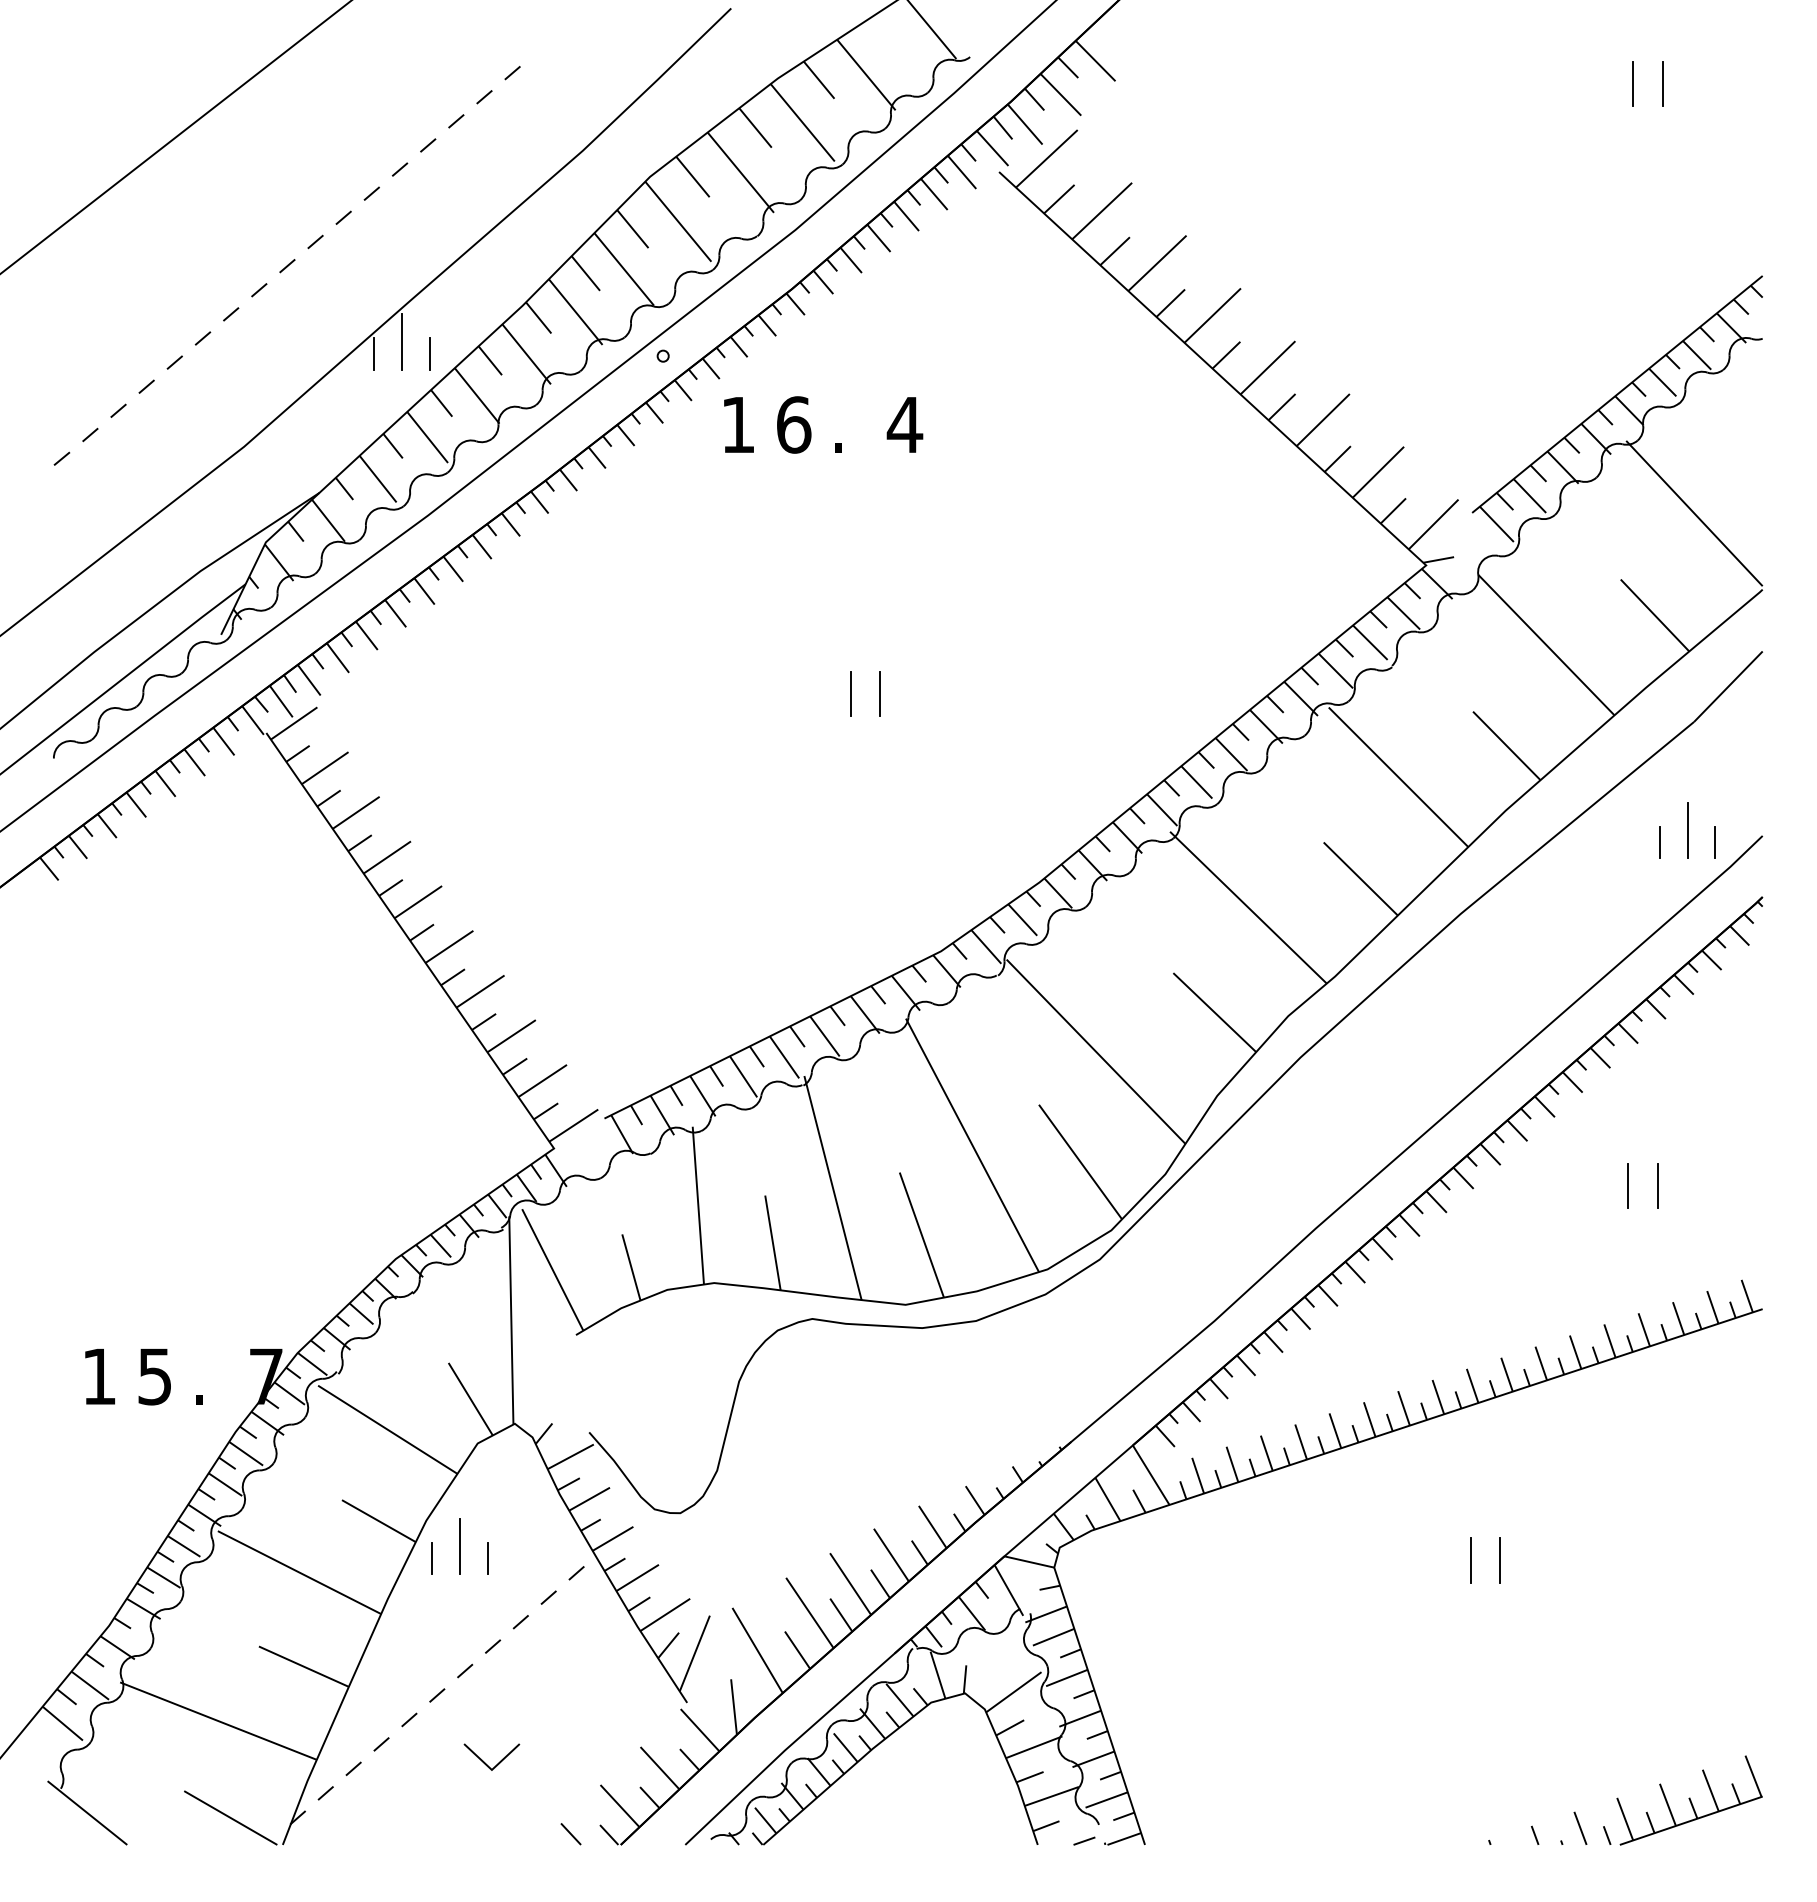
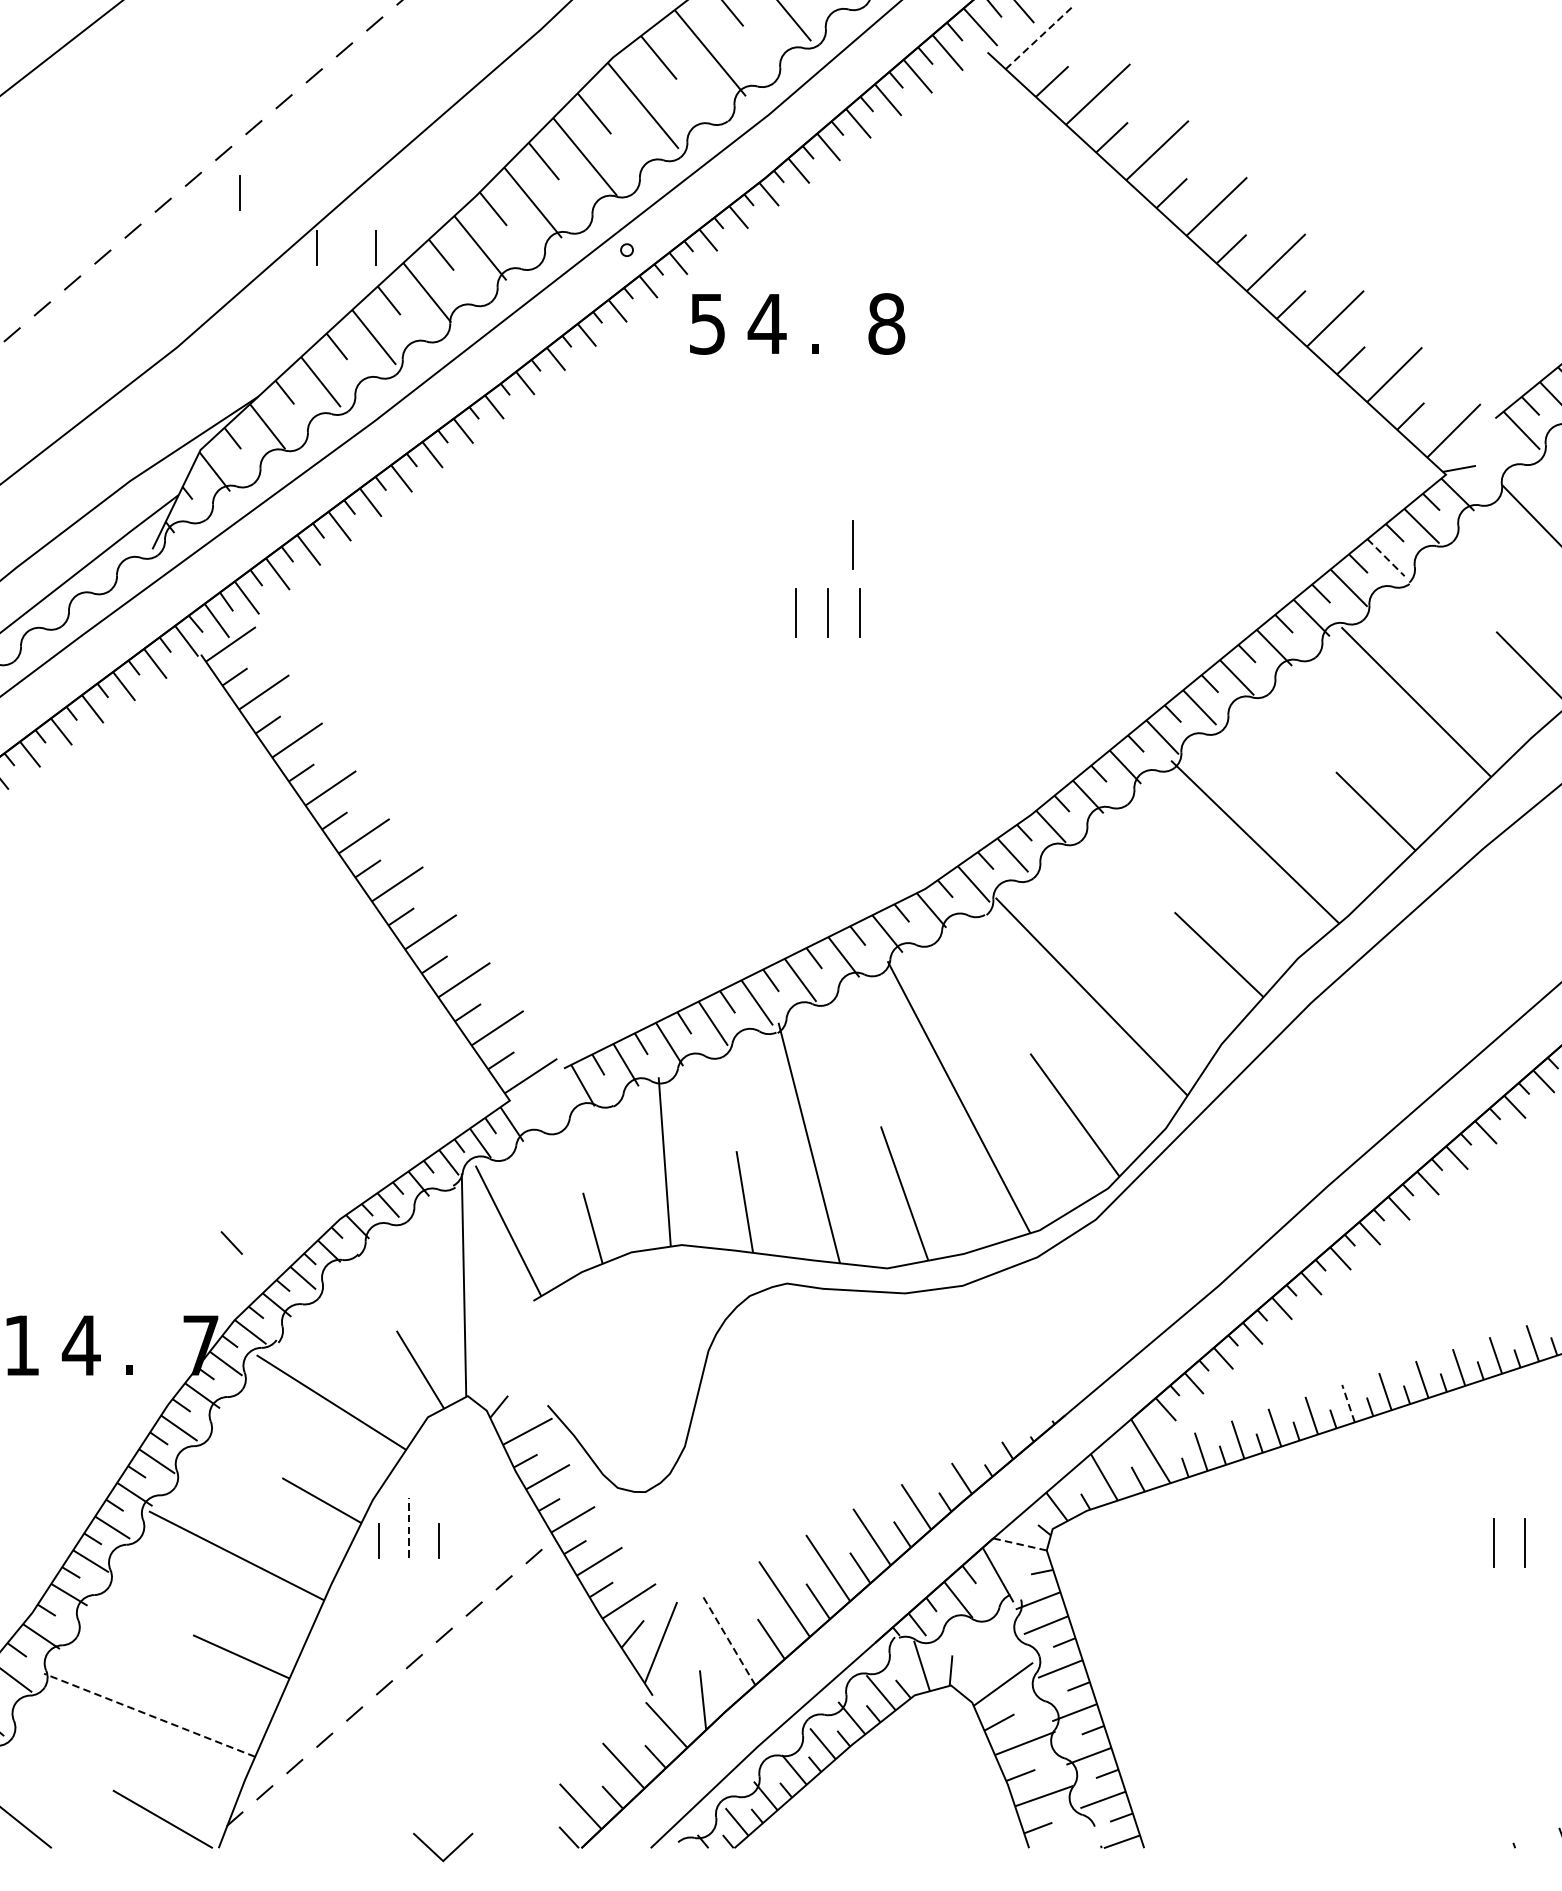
line: (1047, 158) -> (1039, 37), solid -> dashed
line: (302, 302) -> (239, 192), added
line: (401, 341) -> (346, 234), removed
text: (793, 424) -> (766, 323), 6 -> 4
text: (904, 424) -> (886, 323), 4 -> 8
text: (737, 425) -> (706, 324), 1 -> 5
line: (873, 630) -> (852, 544), added
line: (1370, 643) -> (1386, 558), solid -> dashed
line: (819, 693) -> (794, 612), added
text: (154, 1376) -> (80, 1345), 5 -> 4
line: (1335, 1430) -> (1348, 1403), solid -> dashed
line: (460, 1546) -> (409, 1527), solid -> dashed
line: (1029, 1561) -> (1020, 1543), solid -> dashed
line: (757, 1650) -> (728, 1639), solid -> dashed
line: (218, 1721) -> (149, 1715), solid -> dashed
line: (485, 1762) -> (436, 1853), moved
line: (570, 1834) -> (231, 1243), moved
line: (1084, 1840) -> (1079, 1843), removed

